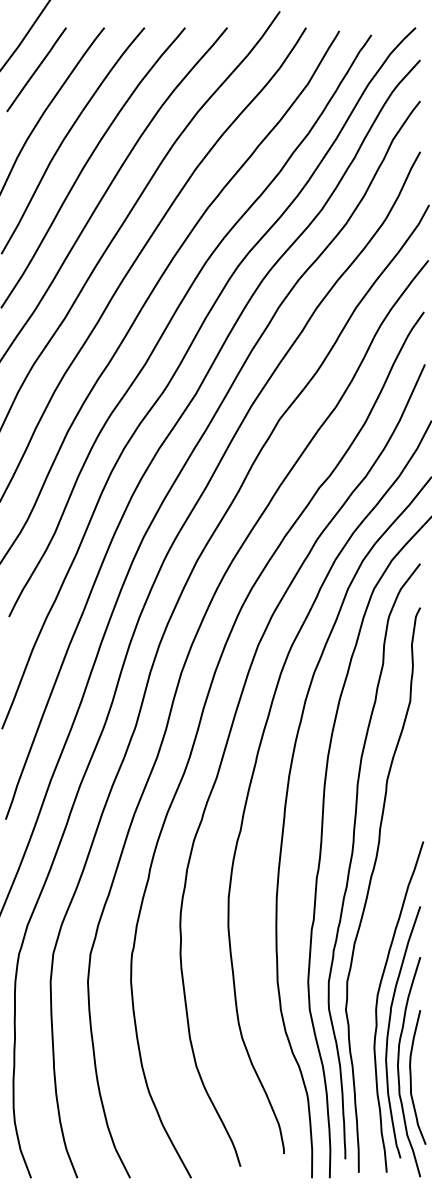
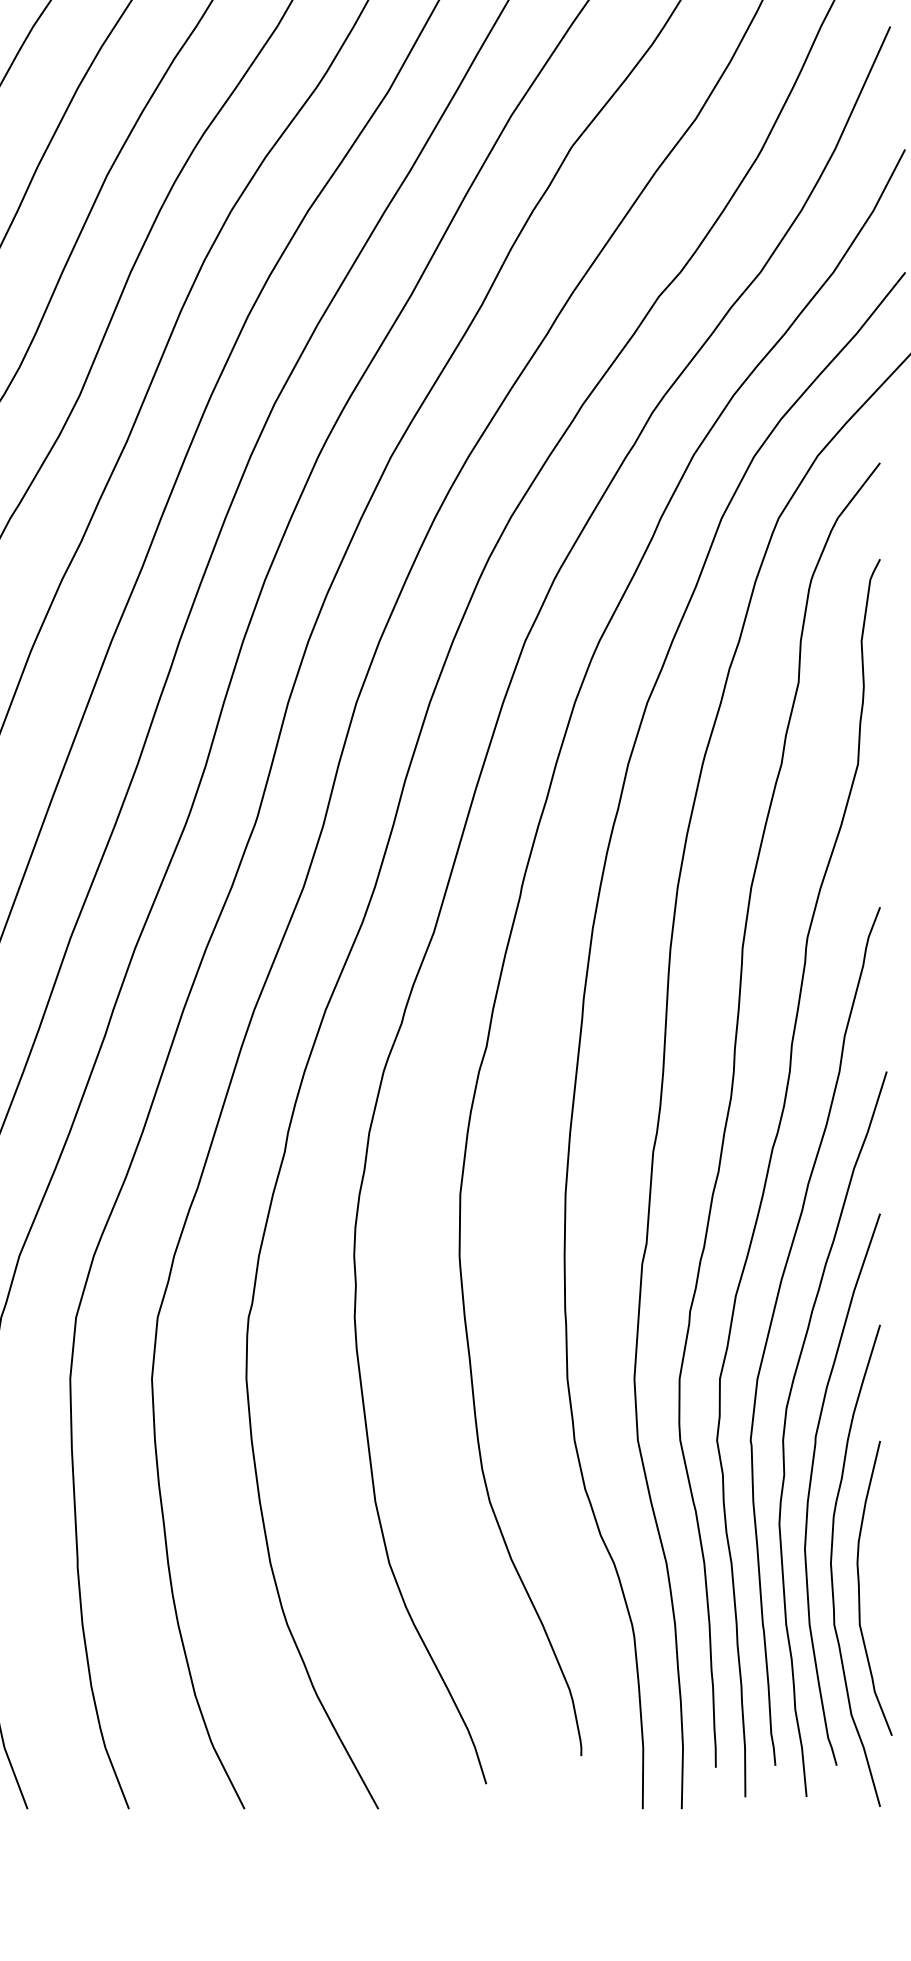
curve: (371, 957) -> (773, 1325), added

